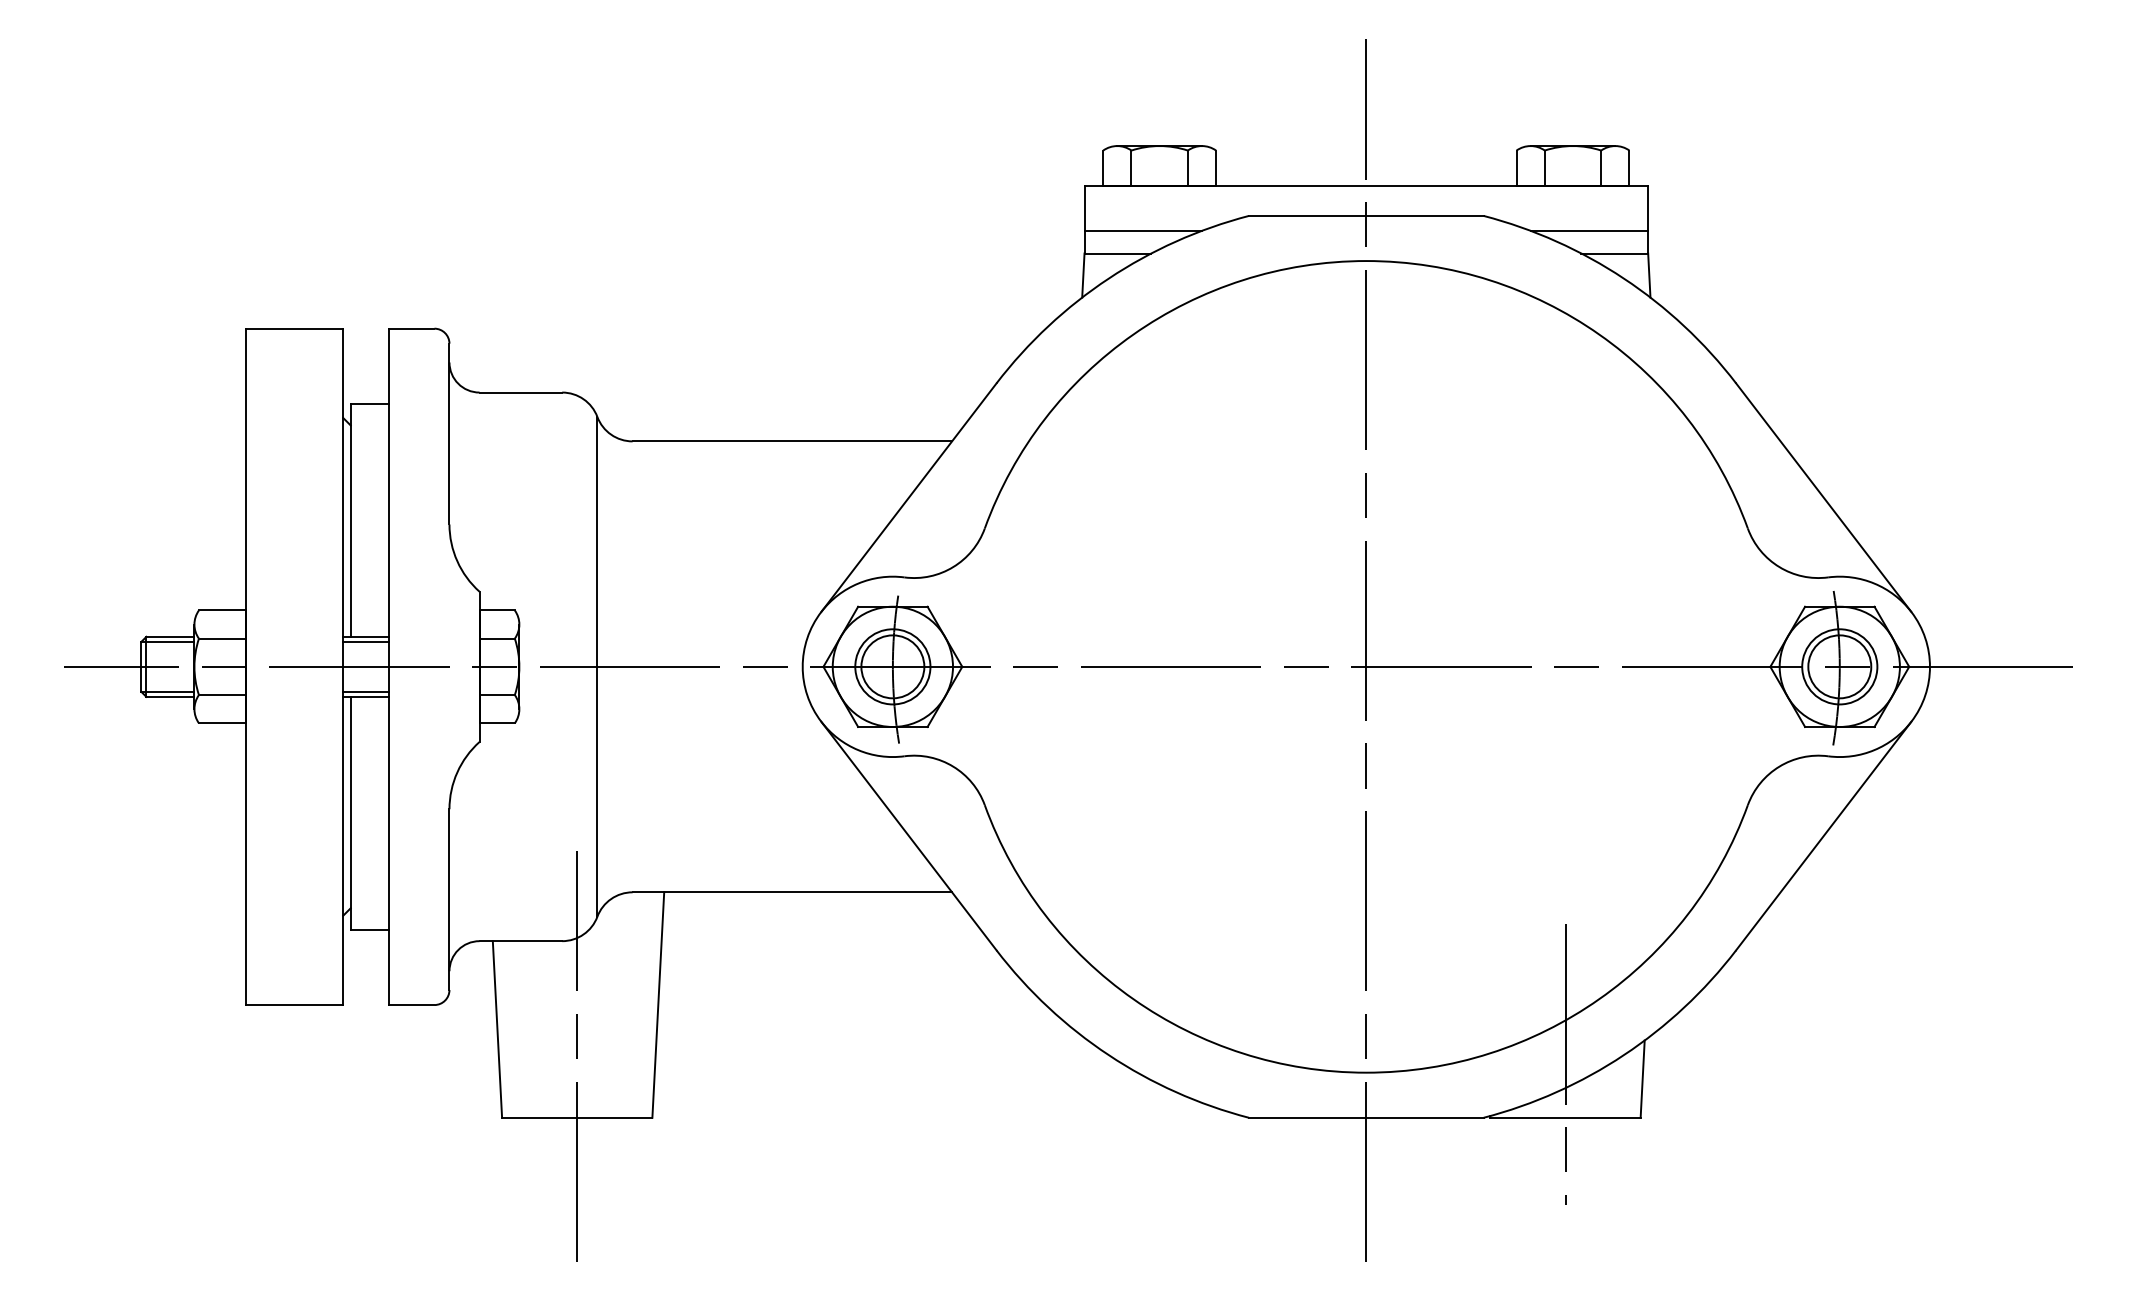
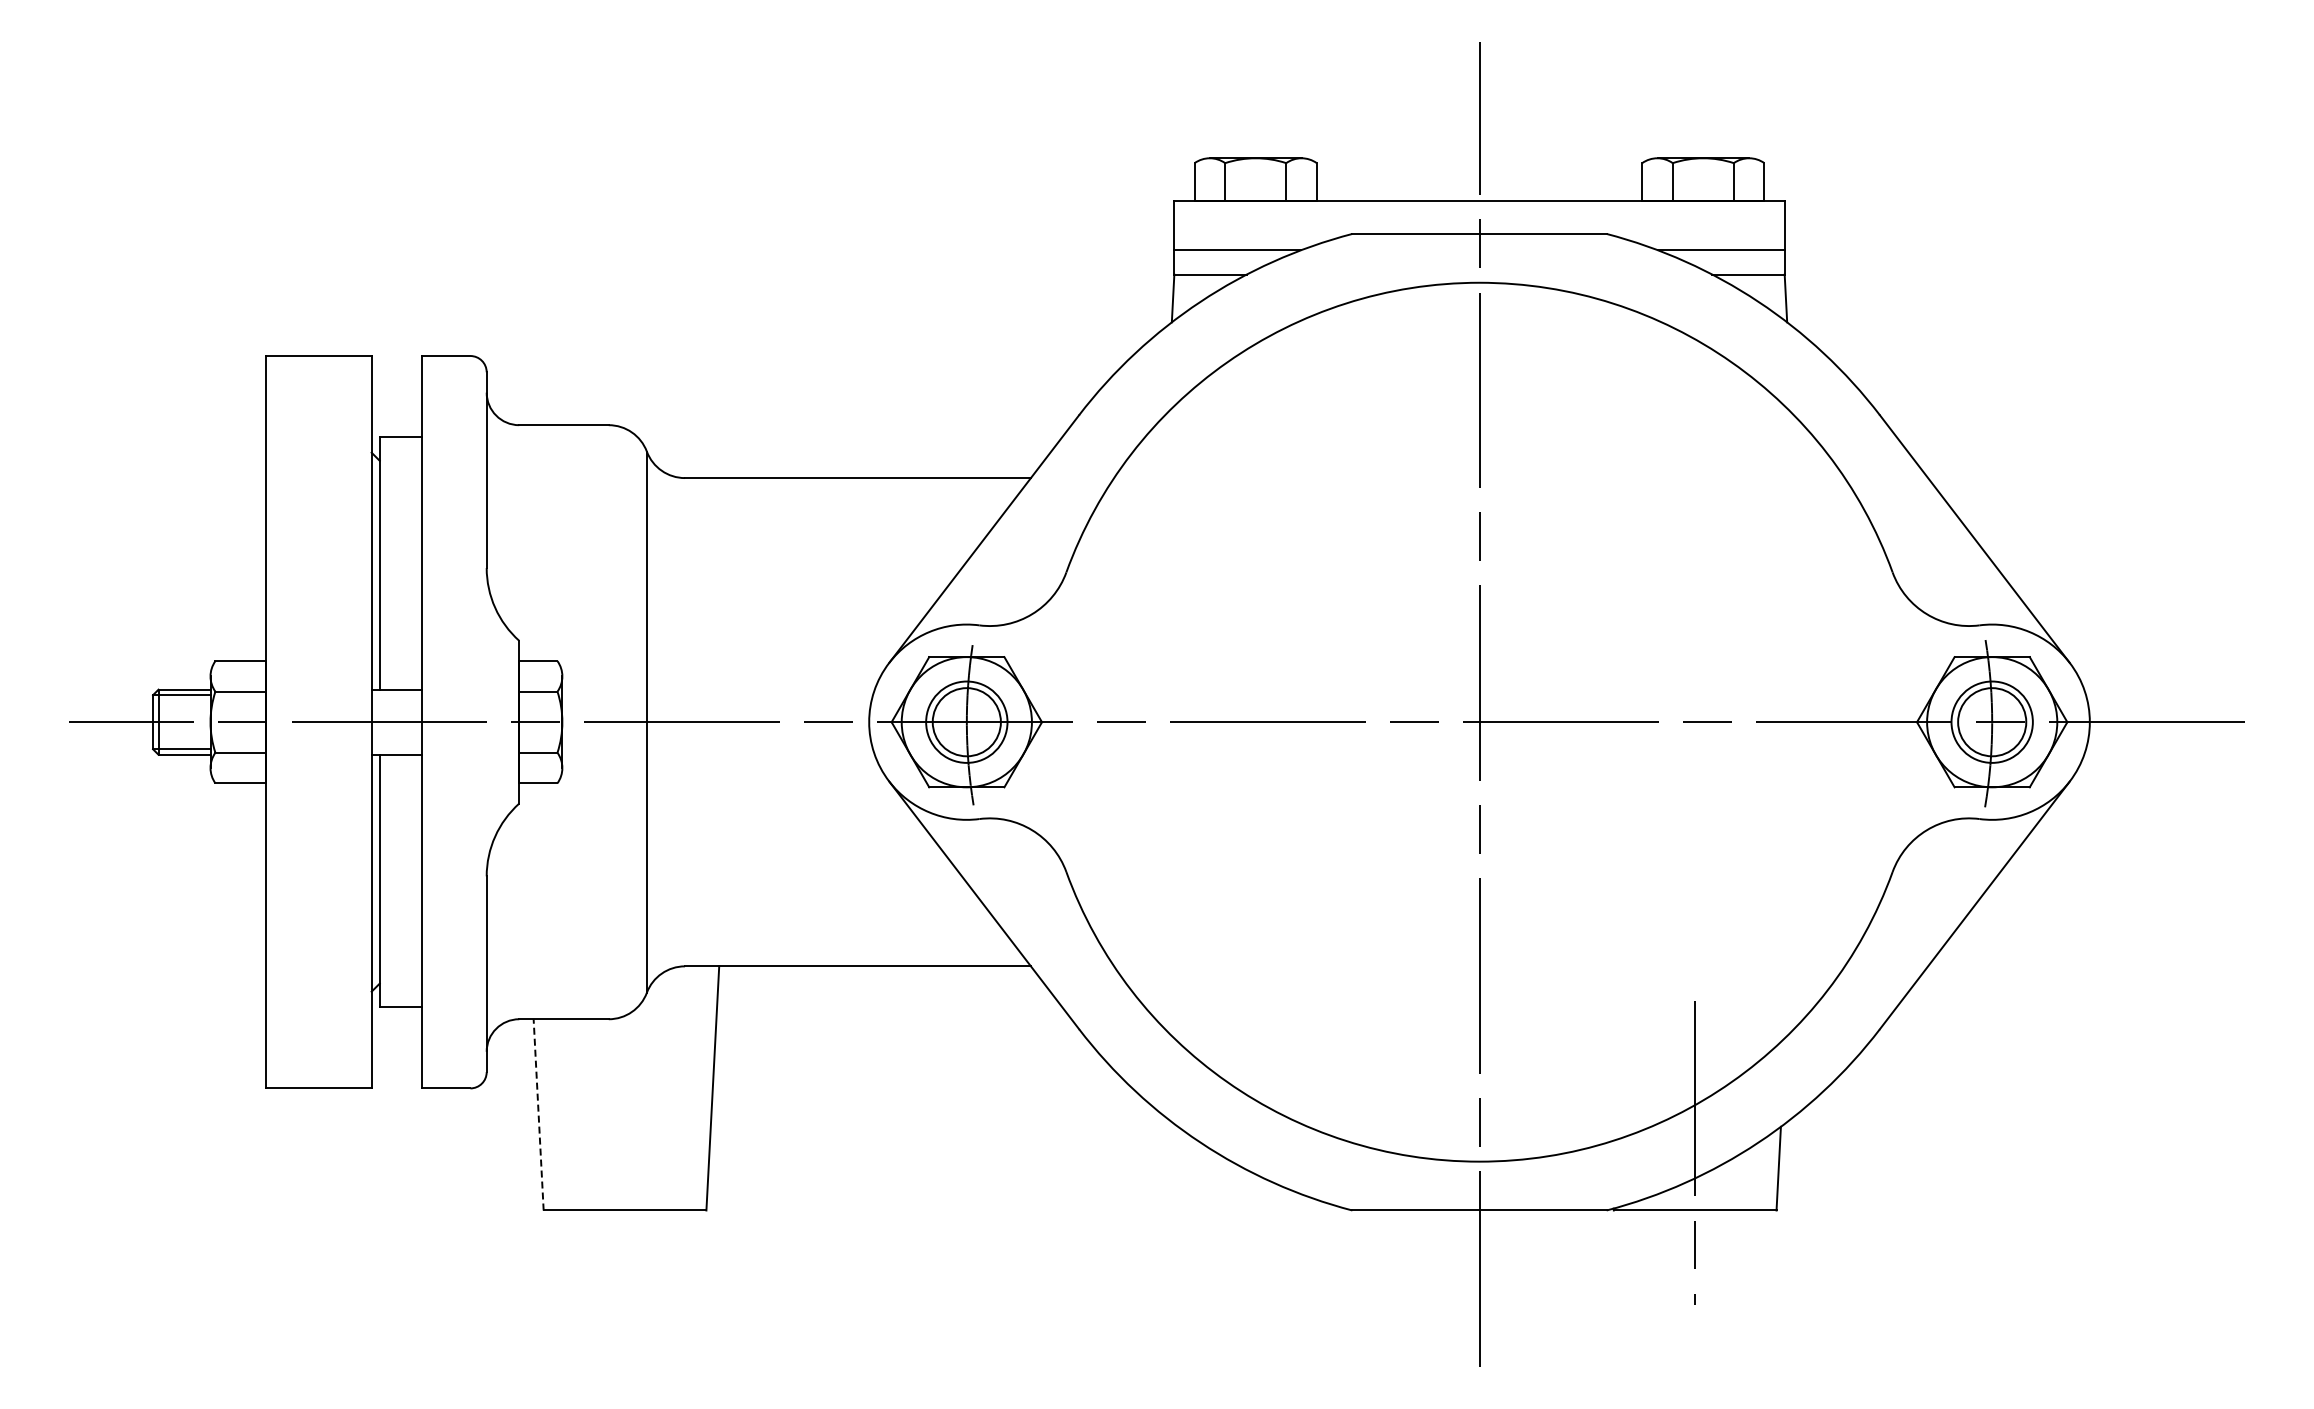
line: (366, 642) -> (396, 695), removed
line: (366, 692) -> (396, 749), removed
line: (497, 1029) -> (538, 1114), solid -> dashed
line: (577, 1055) -> (625, 1143), removed

